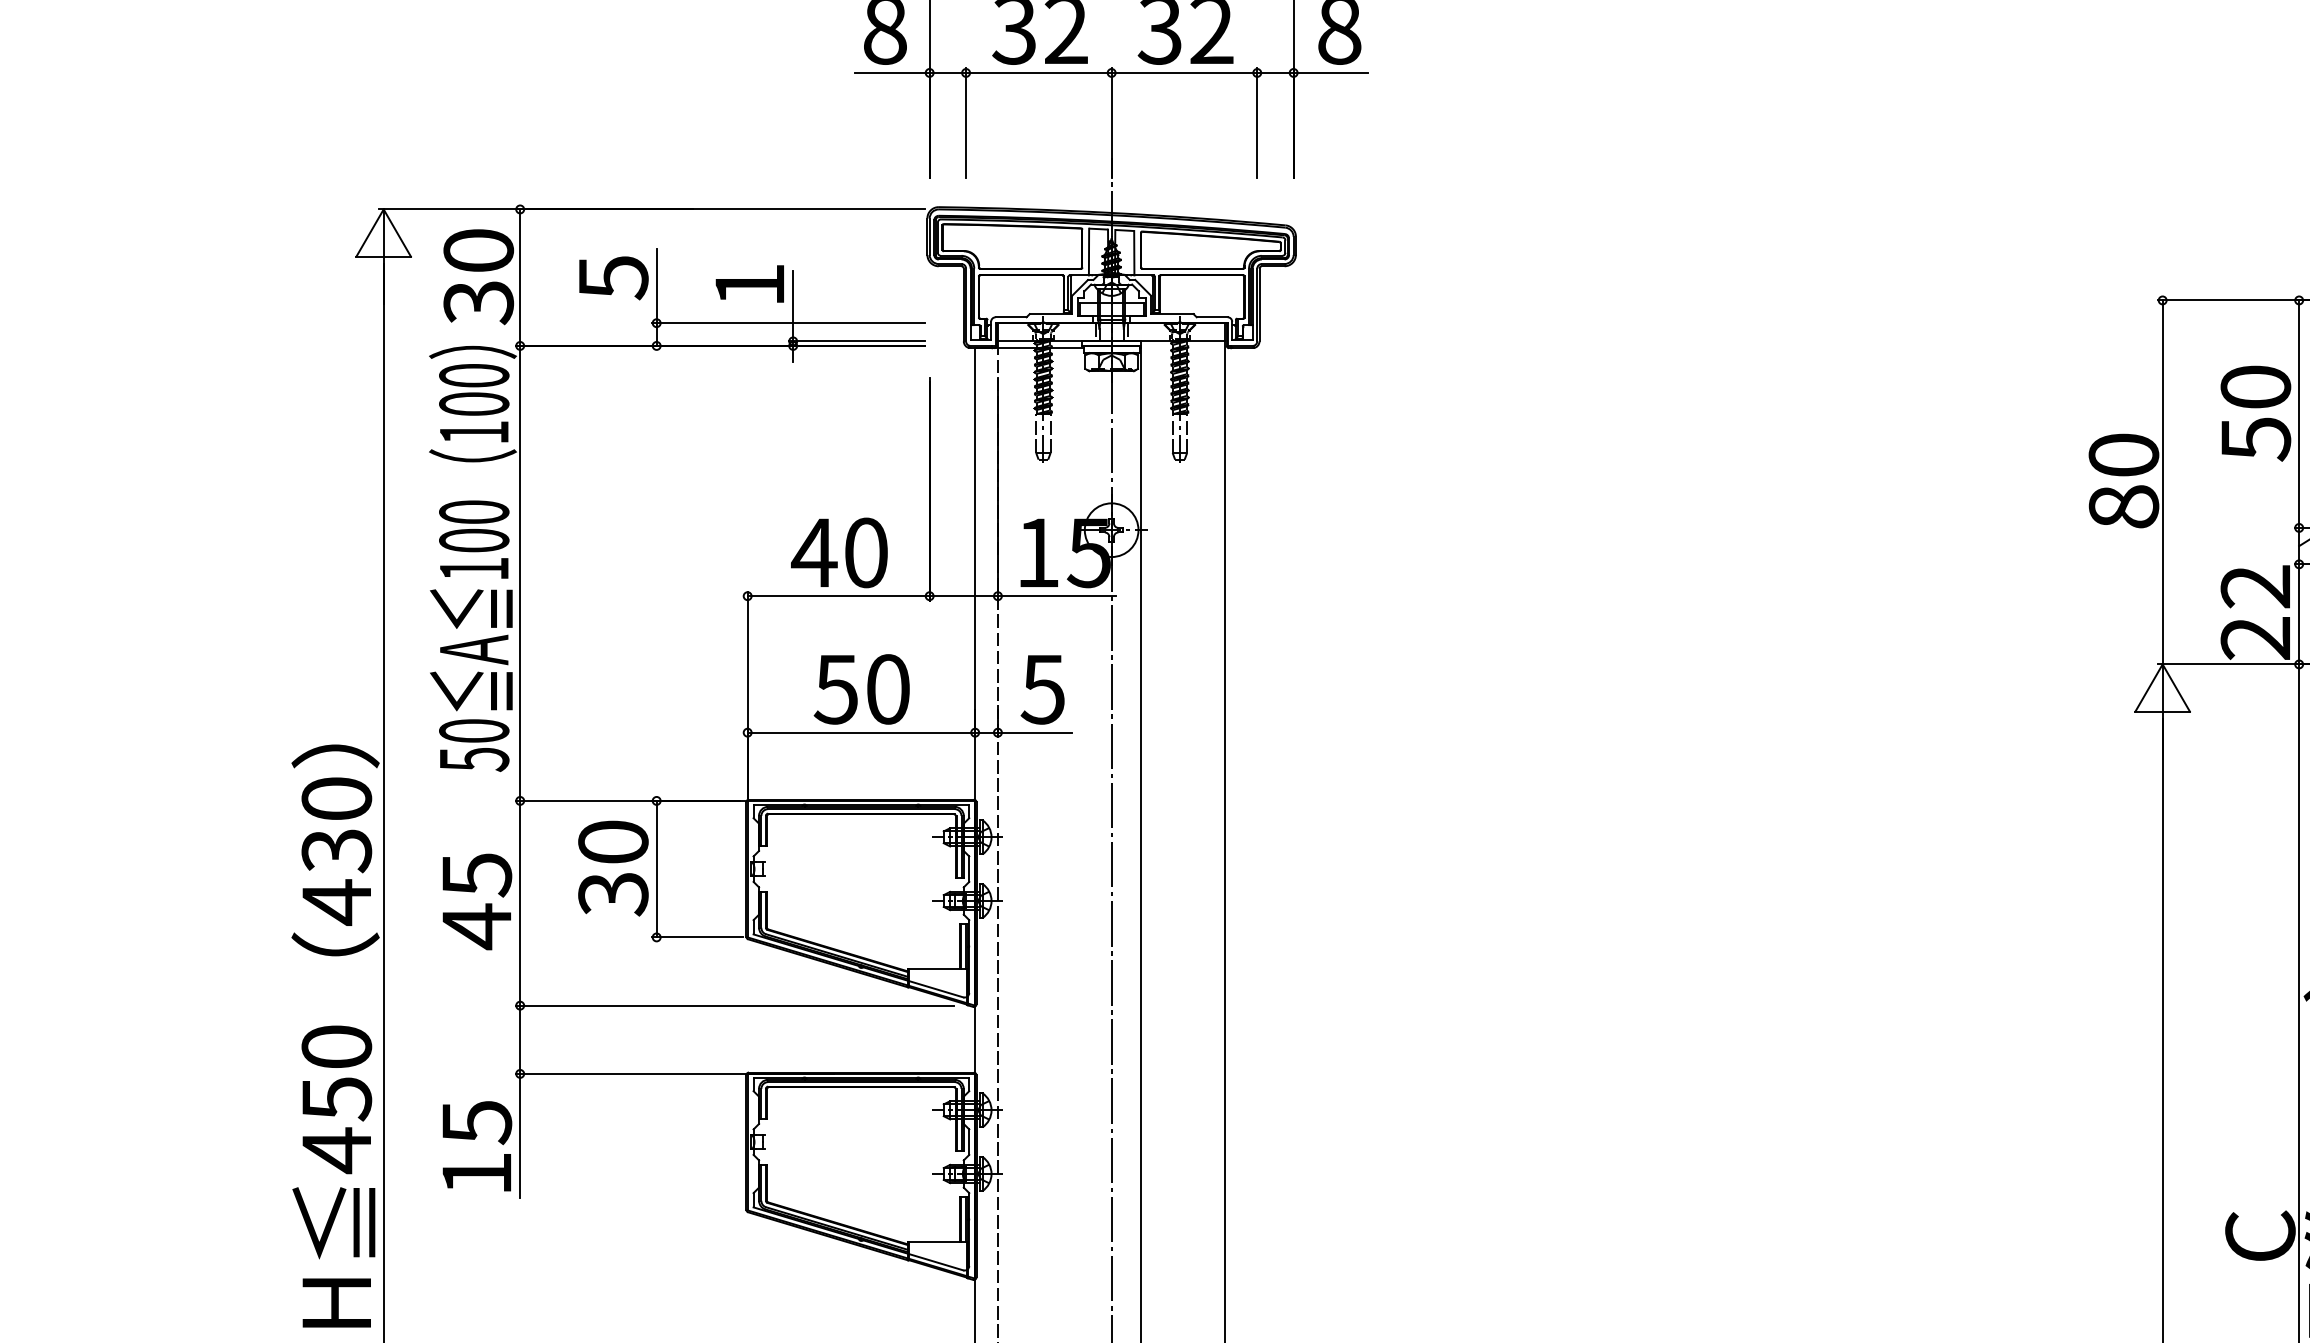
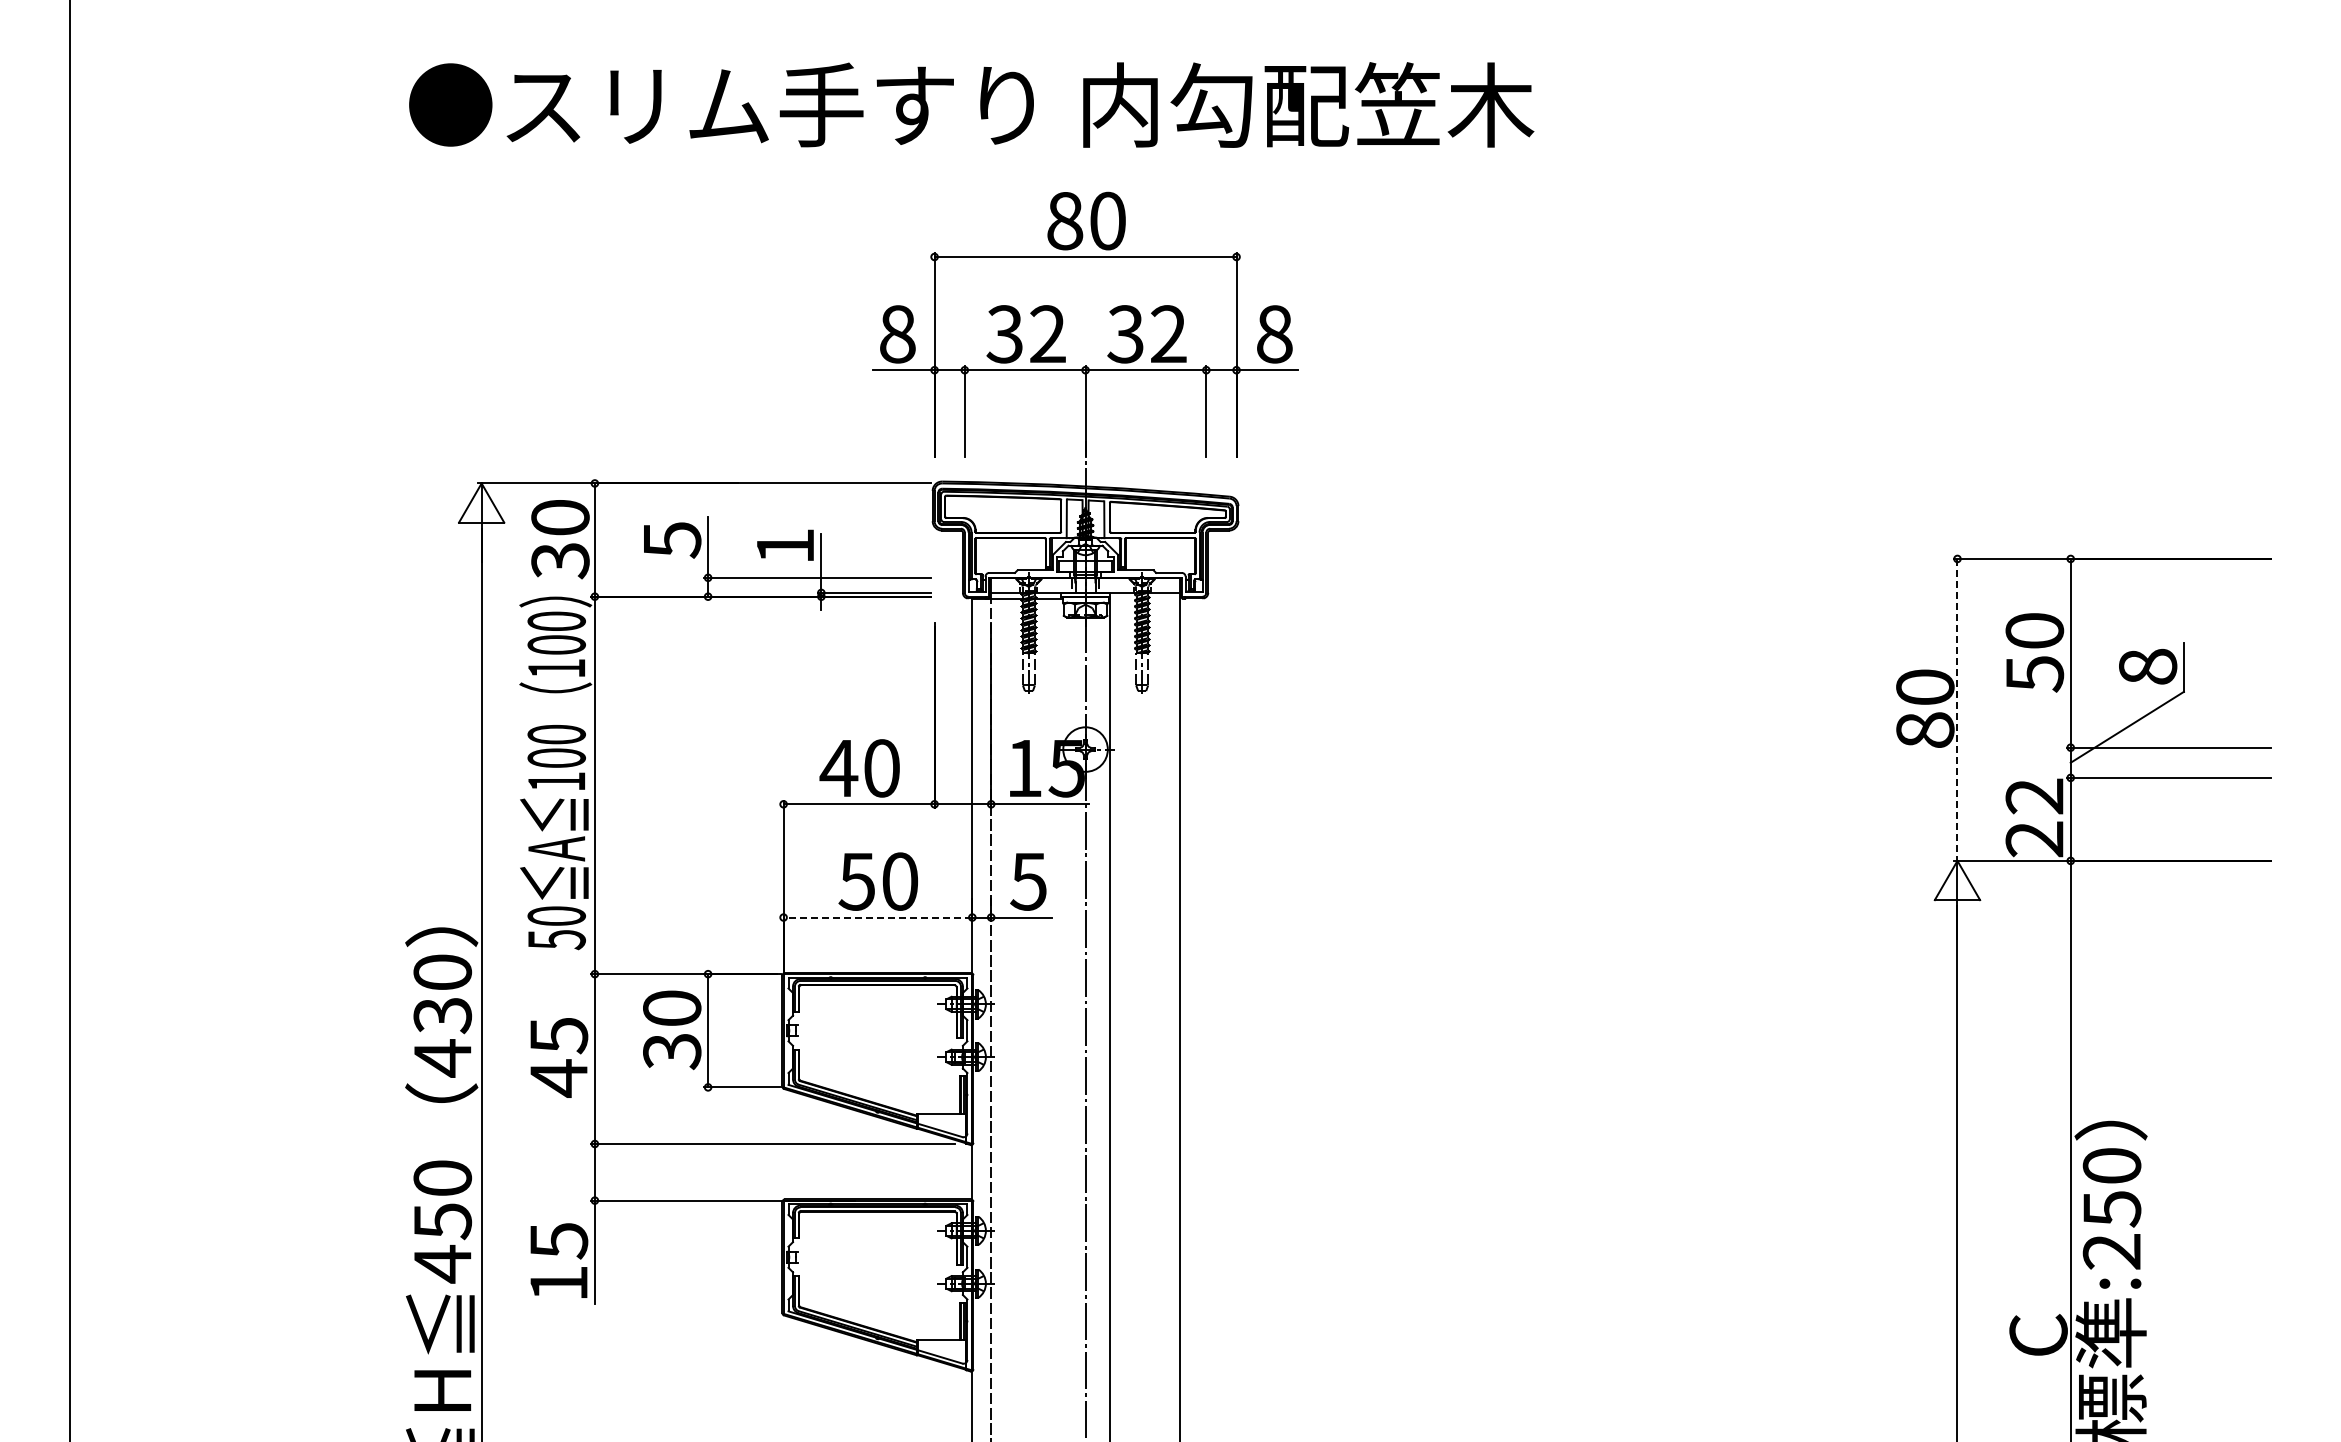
line: (2162, 481) -> (1957, 709), solid -> dashed
line: (860, 732) -> (877, 917), solid -> dashed

